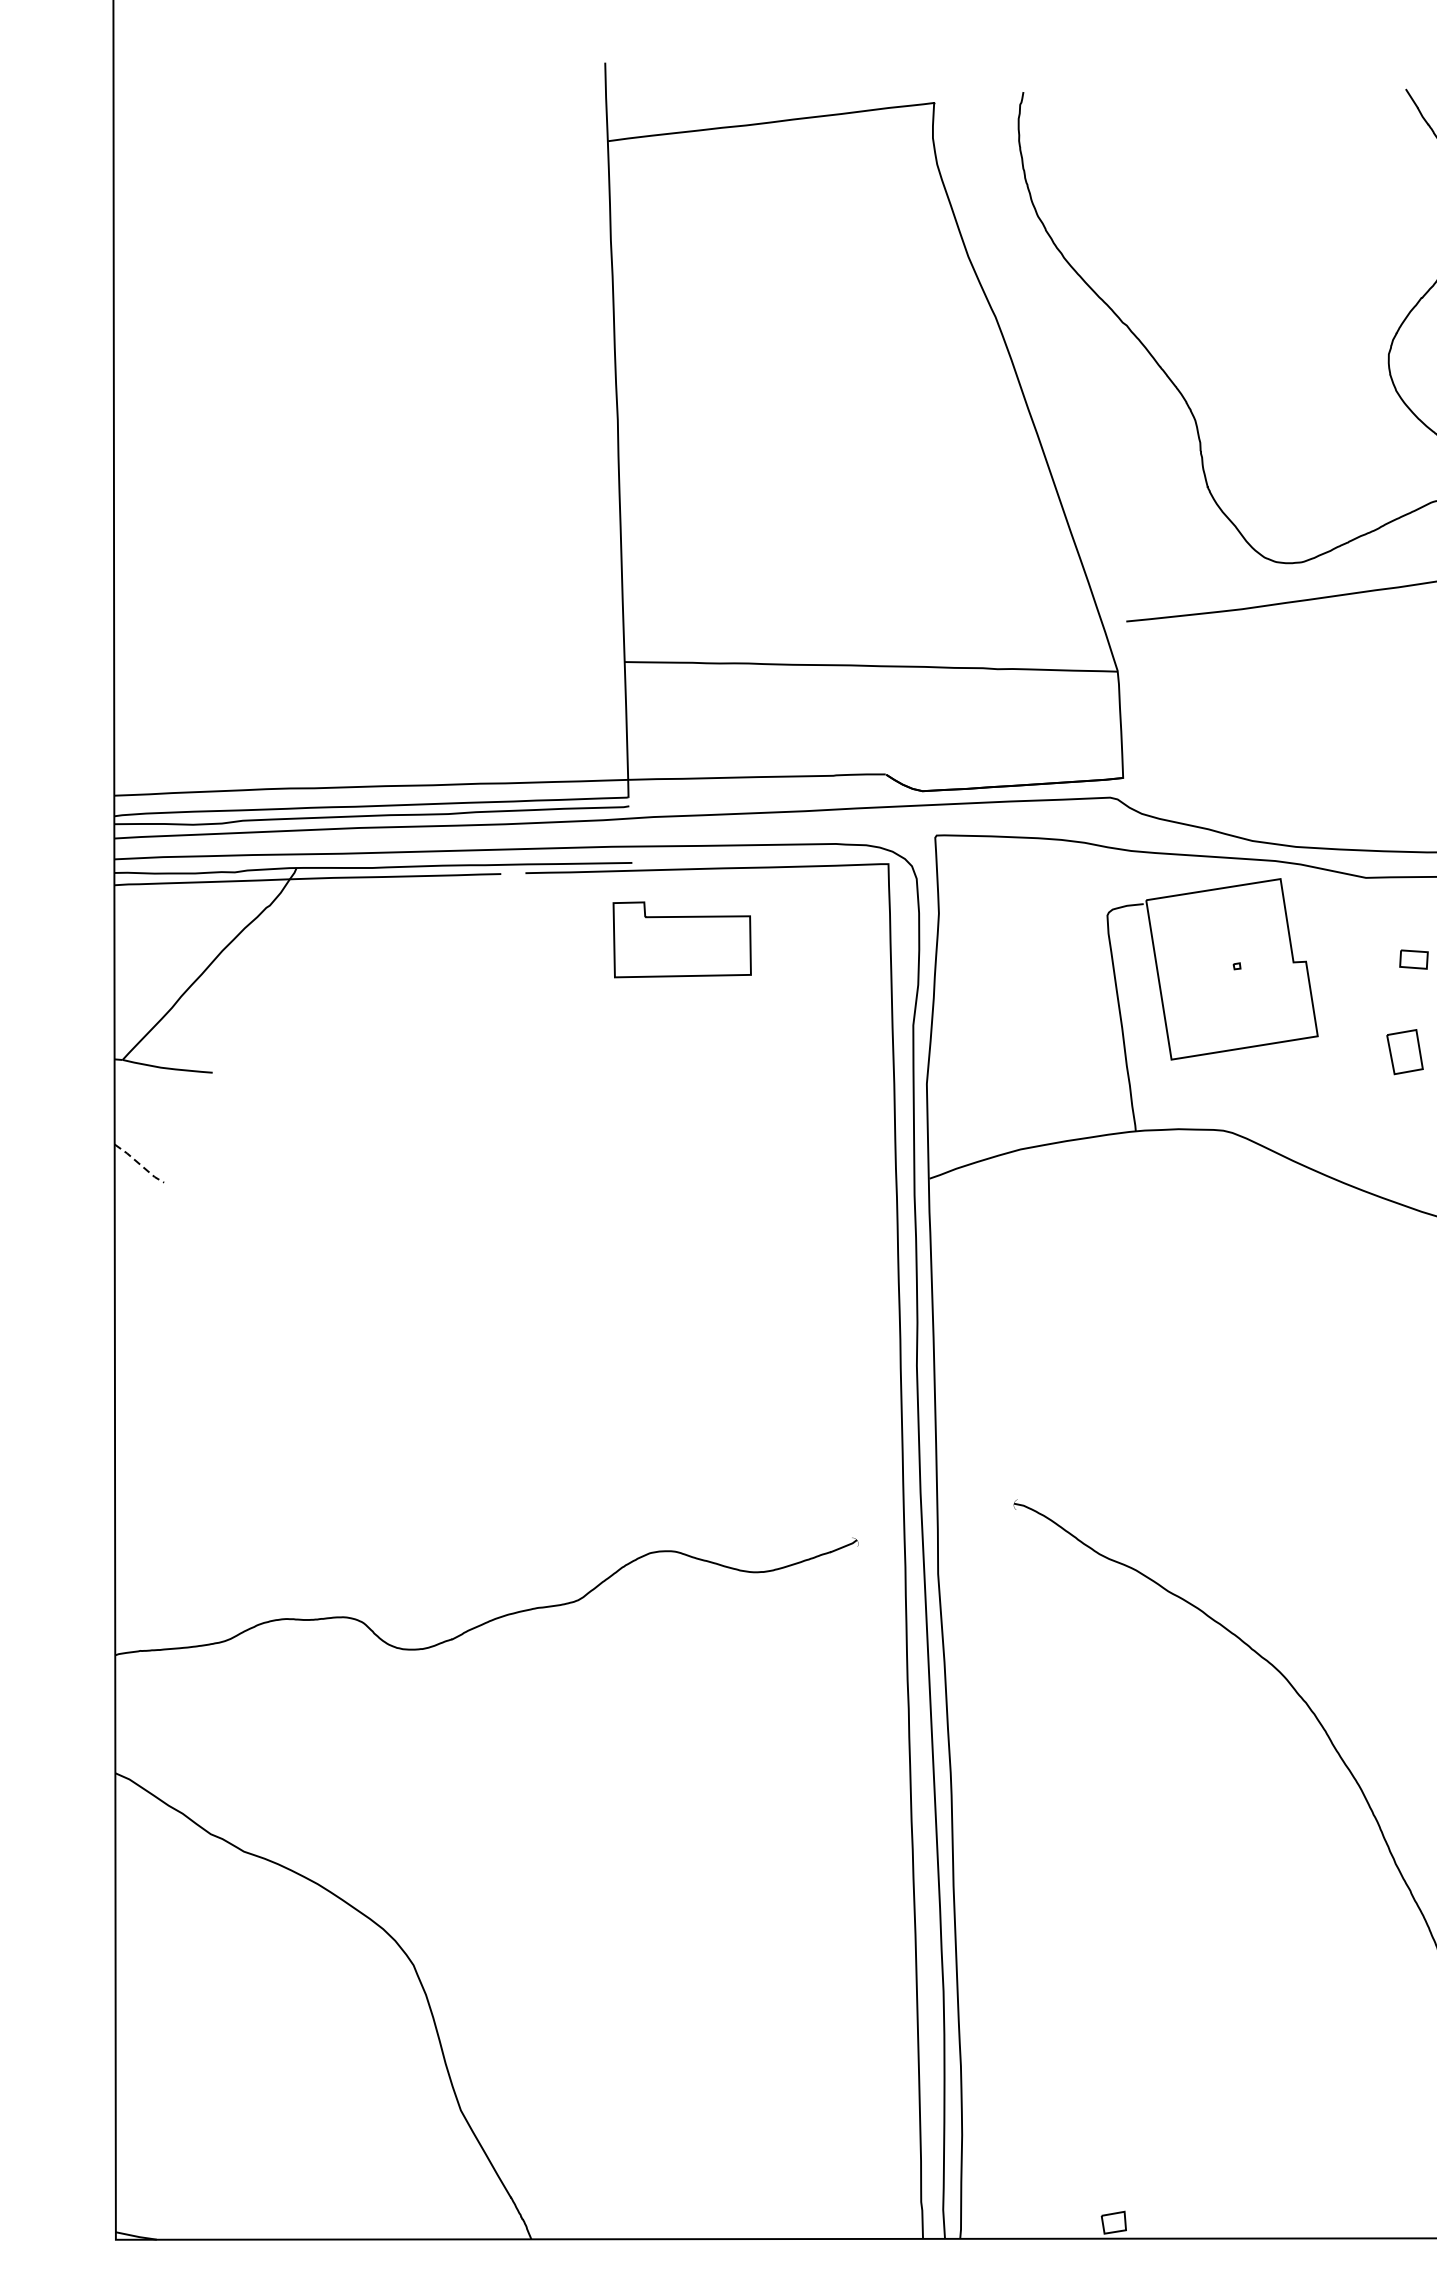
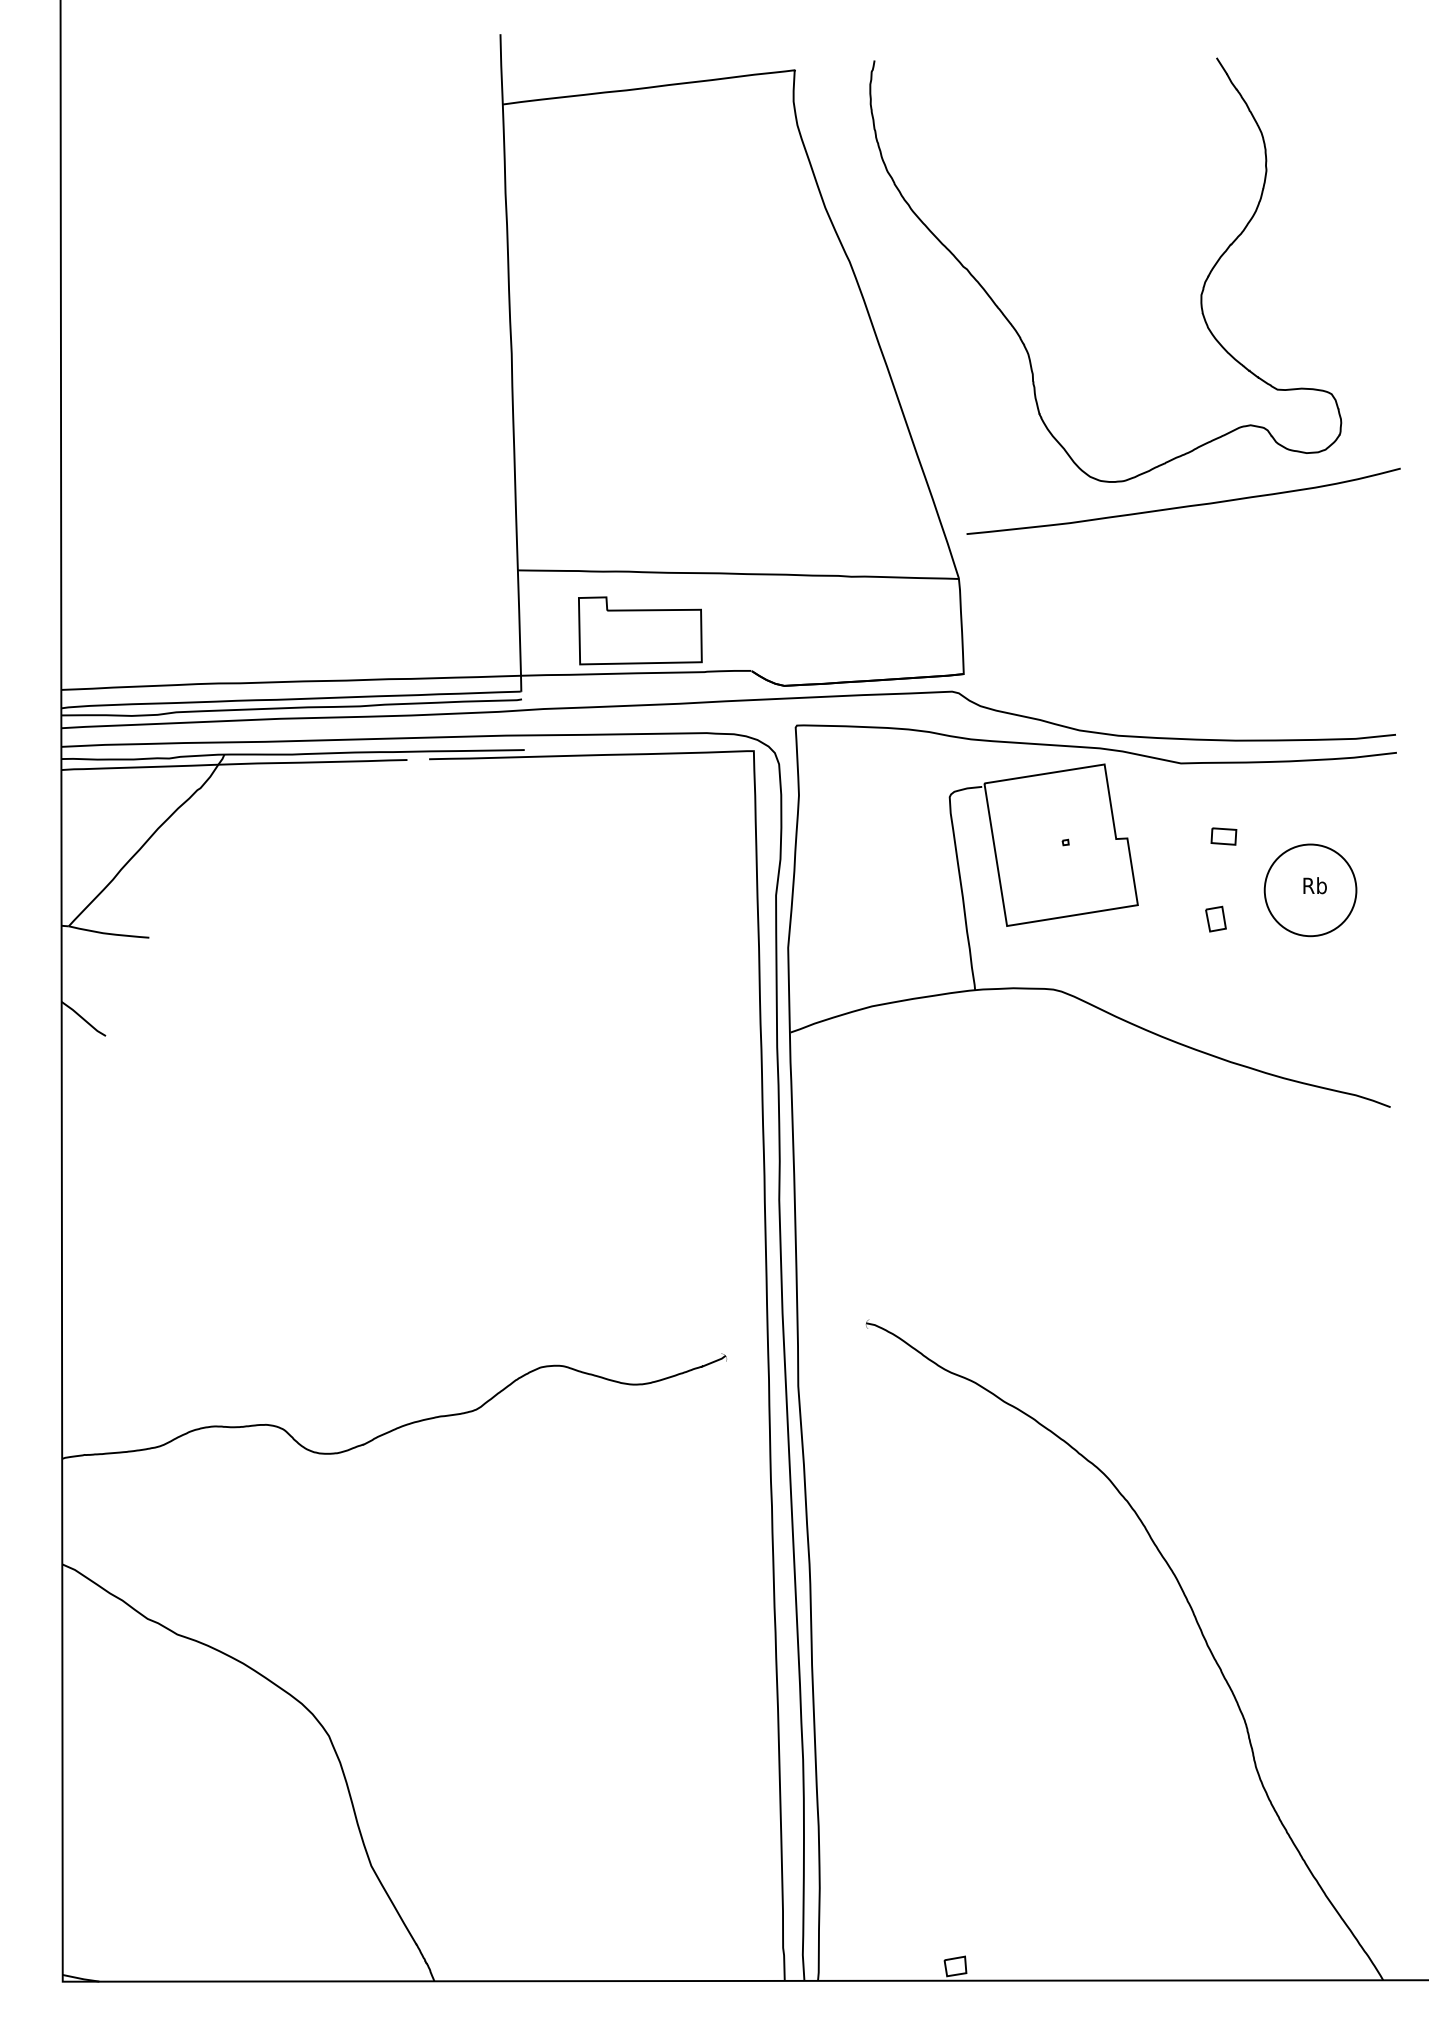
part: (682, 939) -> (640, 630), moved
part: (1404, 1051) -> (1215, 918), size x0.62
line: (139, 1164) -> (83, 1019), dashed -> solid

